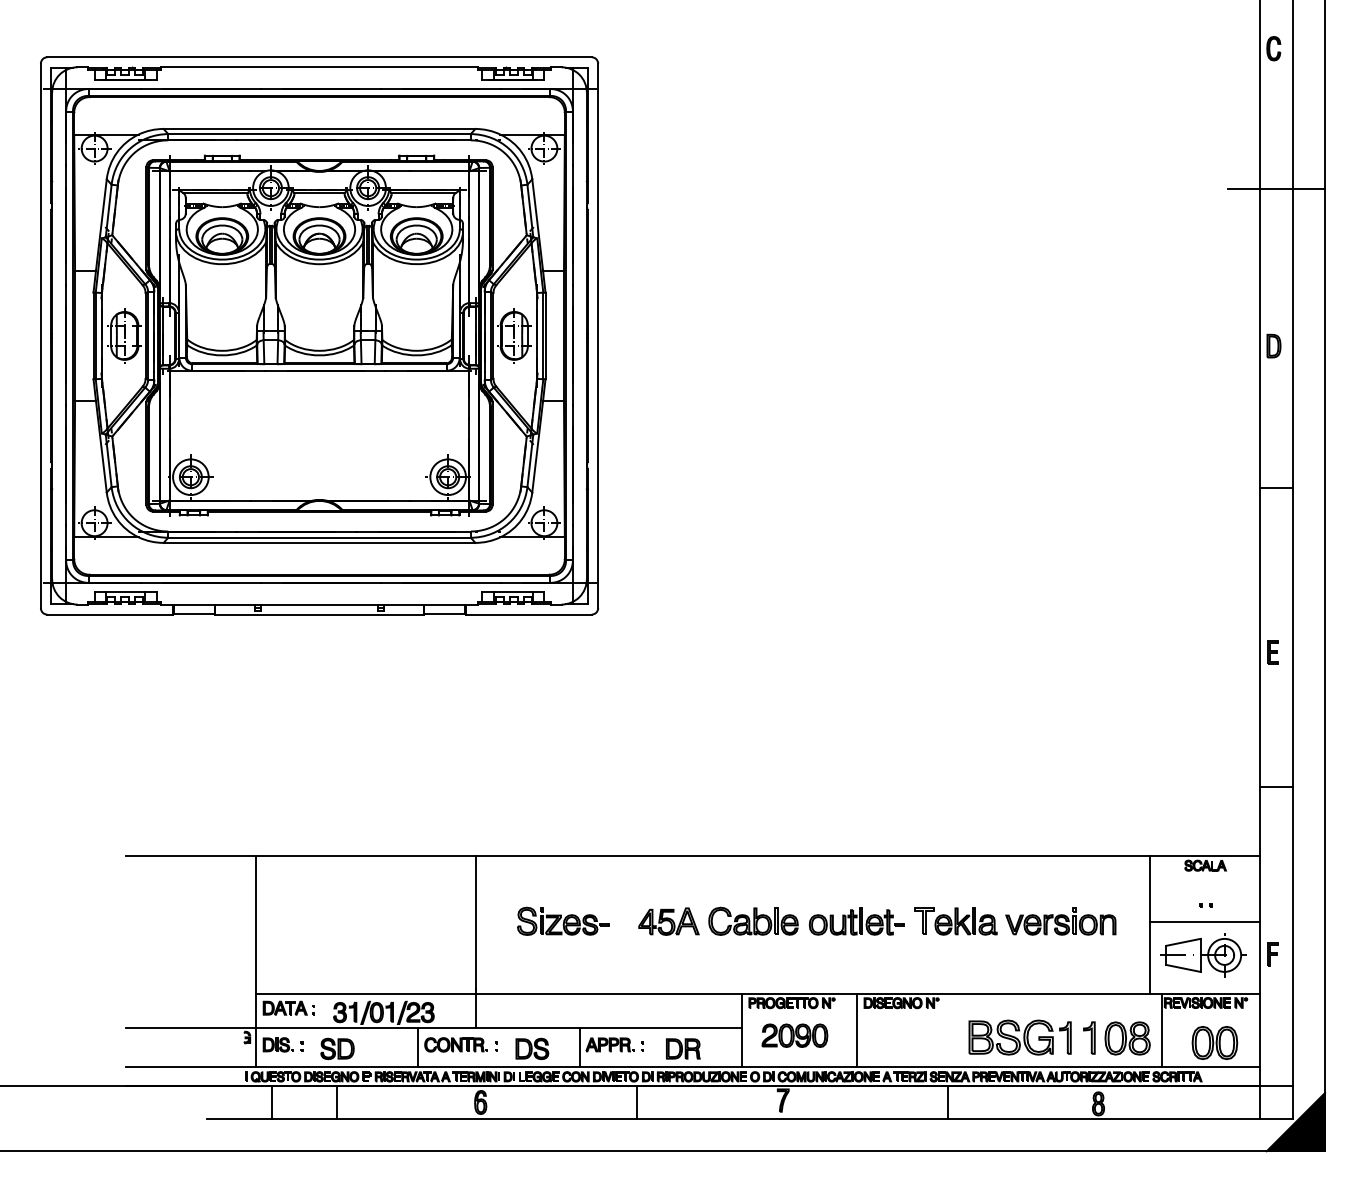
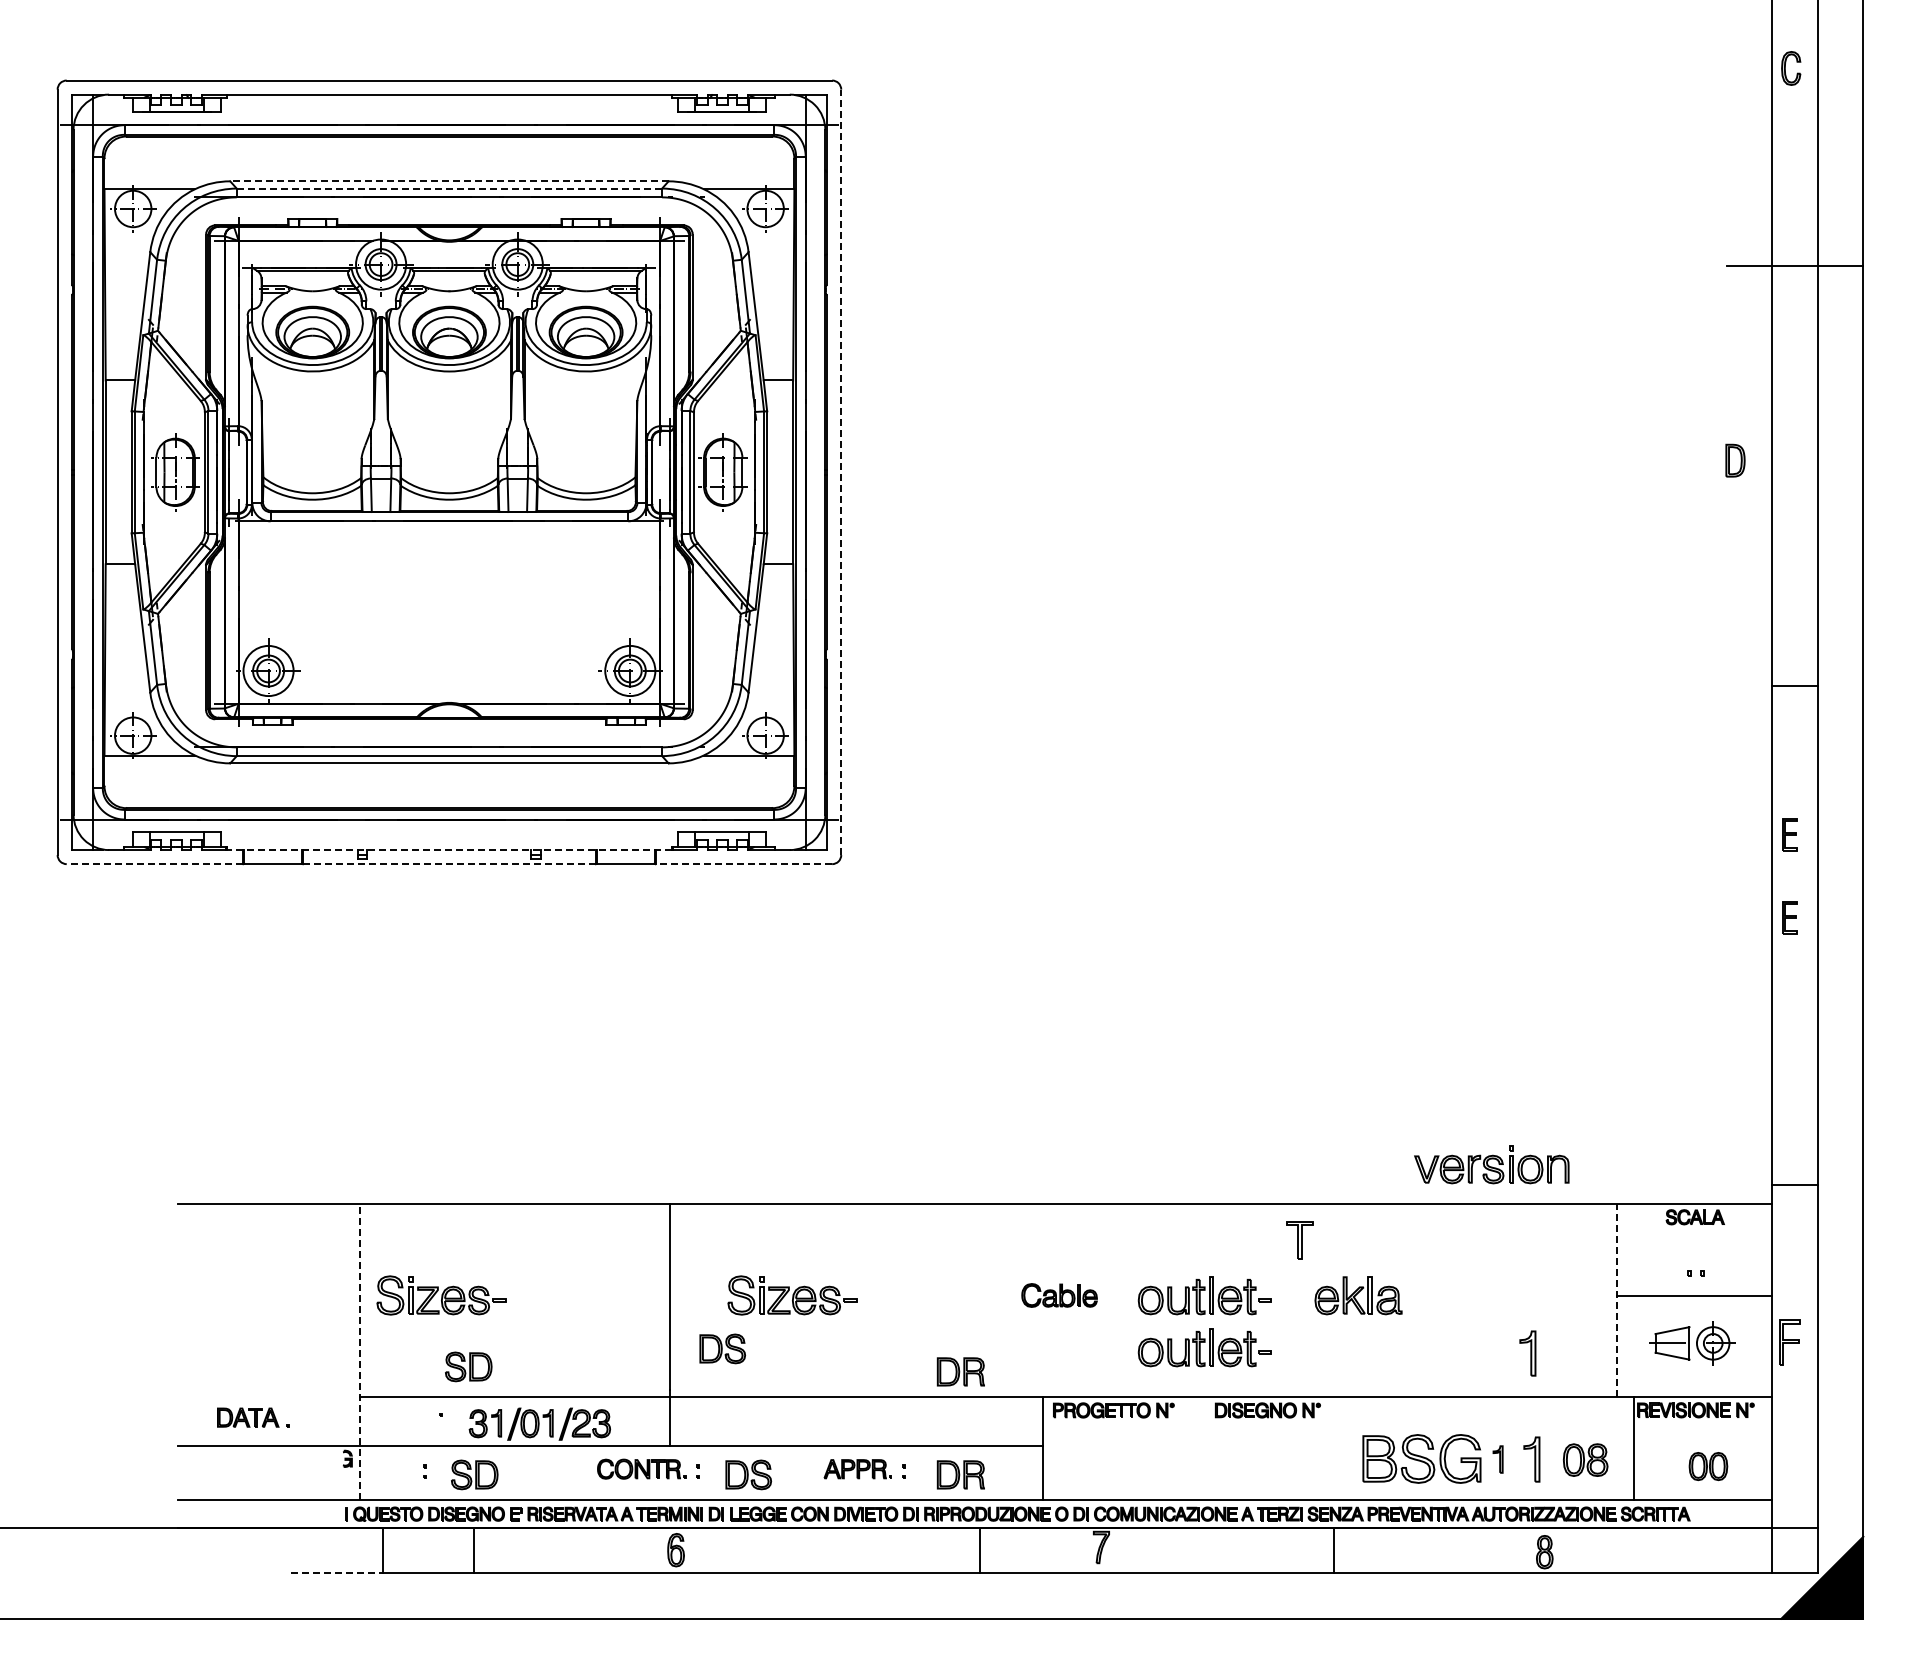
line: (318, 129) -> (448, 181), solid -> dashed
line: (319, 134) -> (449, 188), solid -> dashed
line: (598, 336) -> (841, 472), solid -> dashed
part: (1274, 346) -> (1735, 460), moved
part: (1272, 593) -> (1789, 834), added
line: (318, 604) -> (448, 850), solid -> dashed
line: (109, 614) -> (154, 864), solid -> dashed
line: (319, 614) -> (449, 864), solid -> dashed
line: (528, 614) -> (743, 864), solid -> dashed
line: (1276, 786) -> (1794, 1184), moved
part: (313, 921) -> (441, 1295), added
part: (668, 921) -> (940, 1295), removed
part: (753, 921) -> (1059, 1295), size x0.6
part: (924, 921) -> (1299, 1240), moved
part: (1060, 921) -> (1491, 1164), moved
line: (1150, 924) -> (1617, 1300), solid -> dashed
part: (1272, 954) -> (1789, 1342), size x1.4
part: (1203, 955) -> (1692, 1343), size x0.7
part: (856, 958) -> (1204, 1347), added
part: (513, 959) -> (722, 1348), added
line: (255, 961) -> (359, 1351), solid -> dashed
part: (1086, 962) -> (1527, 1353), added
part: (333, 971) -> (468, 1366), added
part: (683, 975) -> (960, 1371), added
part: (288, 1008) -> (253, 1417), moved
line: (857, 1030) -> (1205, 1448), removed
part: (794, 1035) -> (1117, 1456), removed
part: (1064, 1038) -> (1497, 1459), size x0.6
part: (1127, 1038) -> (1585, 1459), size x0.7
part: (1214, 1042) -> (1708, 1466), size x0.6
part: (278, 1044) -> (391, 1468), removed
line: (417, 1047) -> (587, 1472), removed
line: (579, 1047) -> (815, 1472), removed
line: (636, 1102) -> (980, 1550), moved
line: (239, 1119) -> (337, 1573), solid -> dashed

